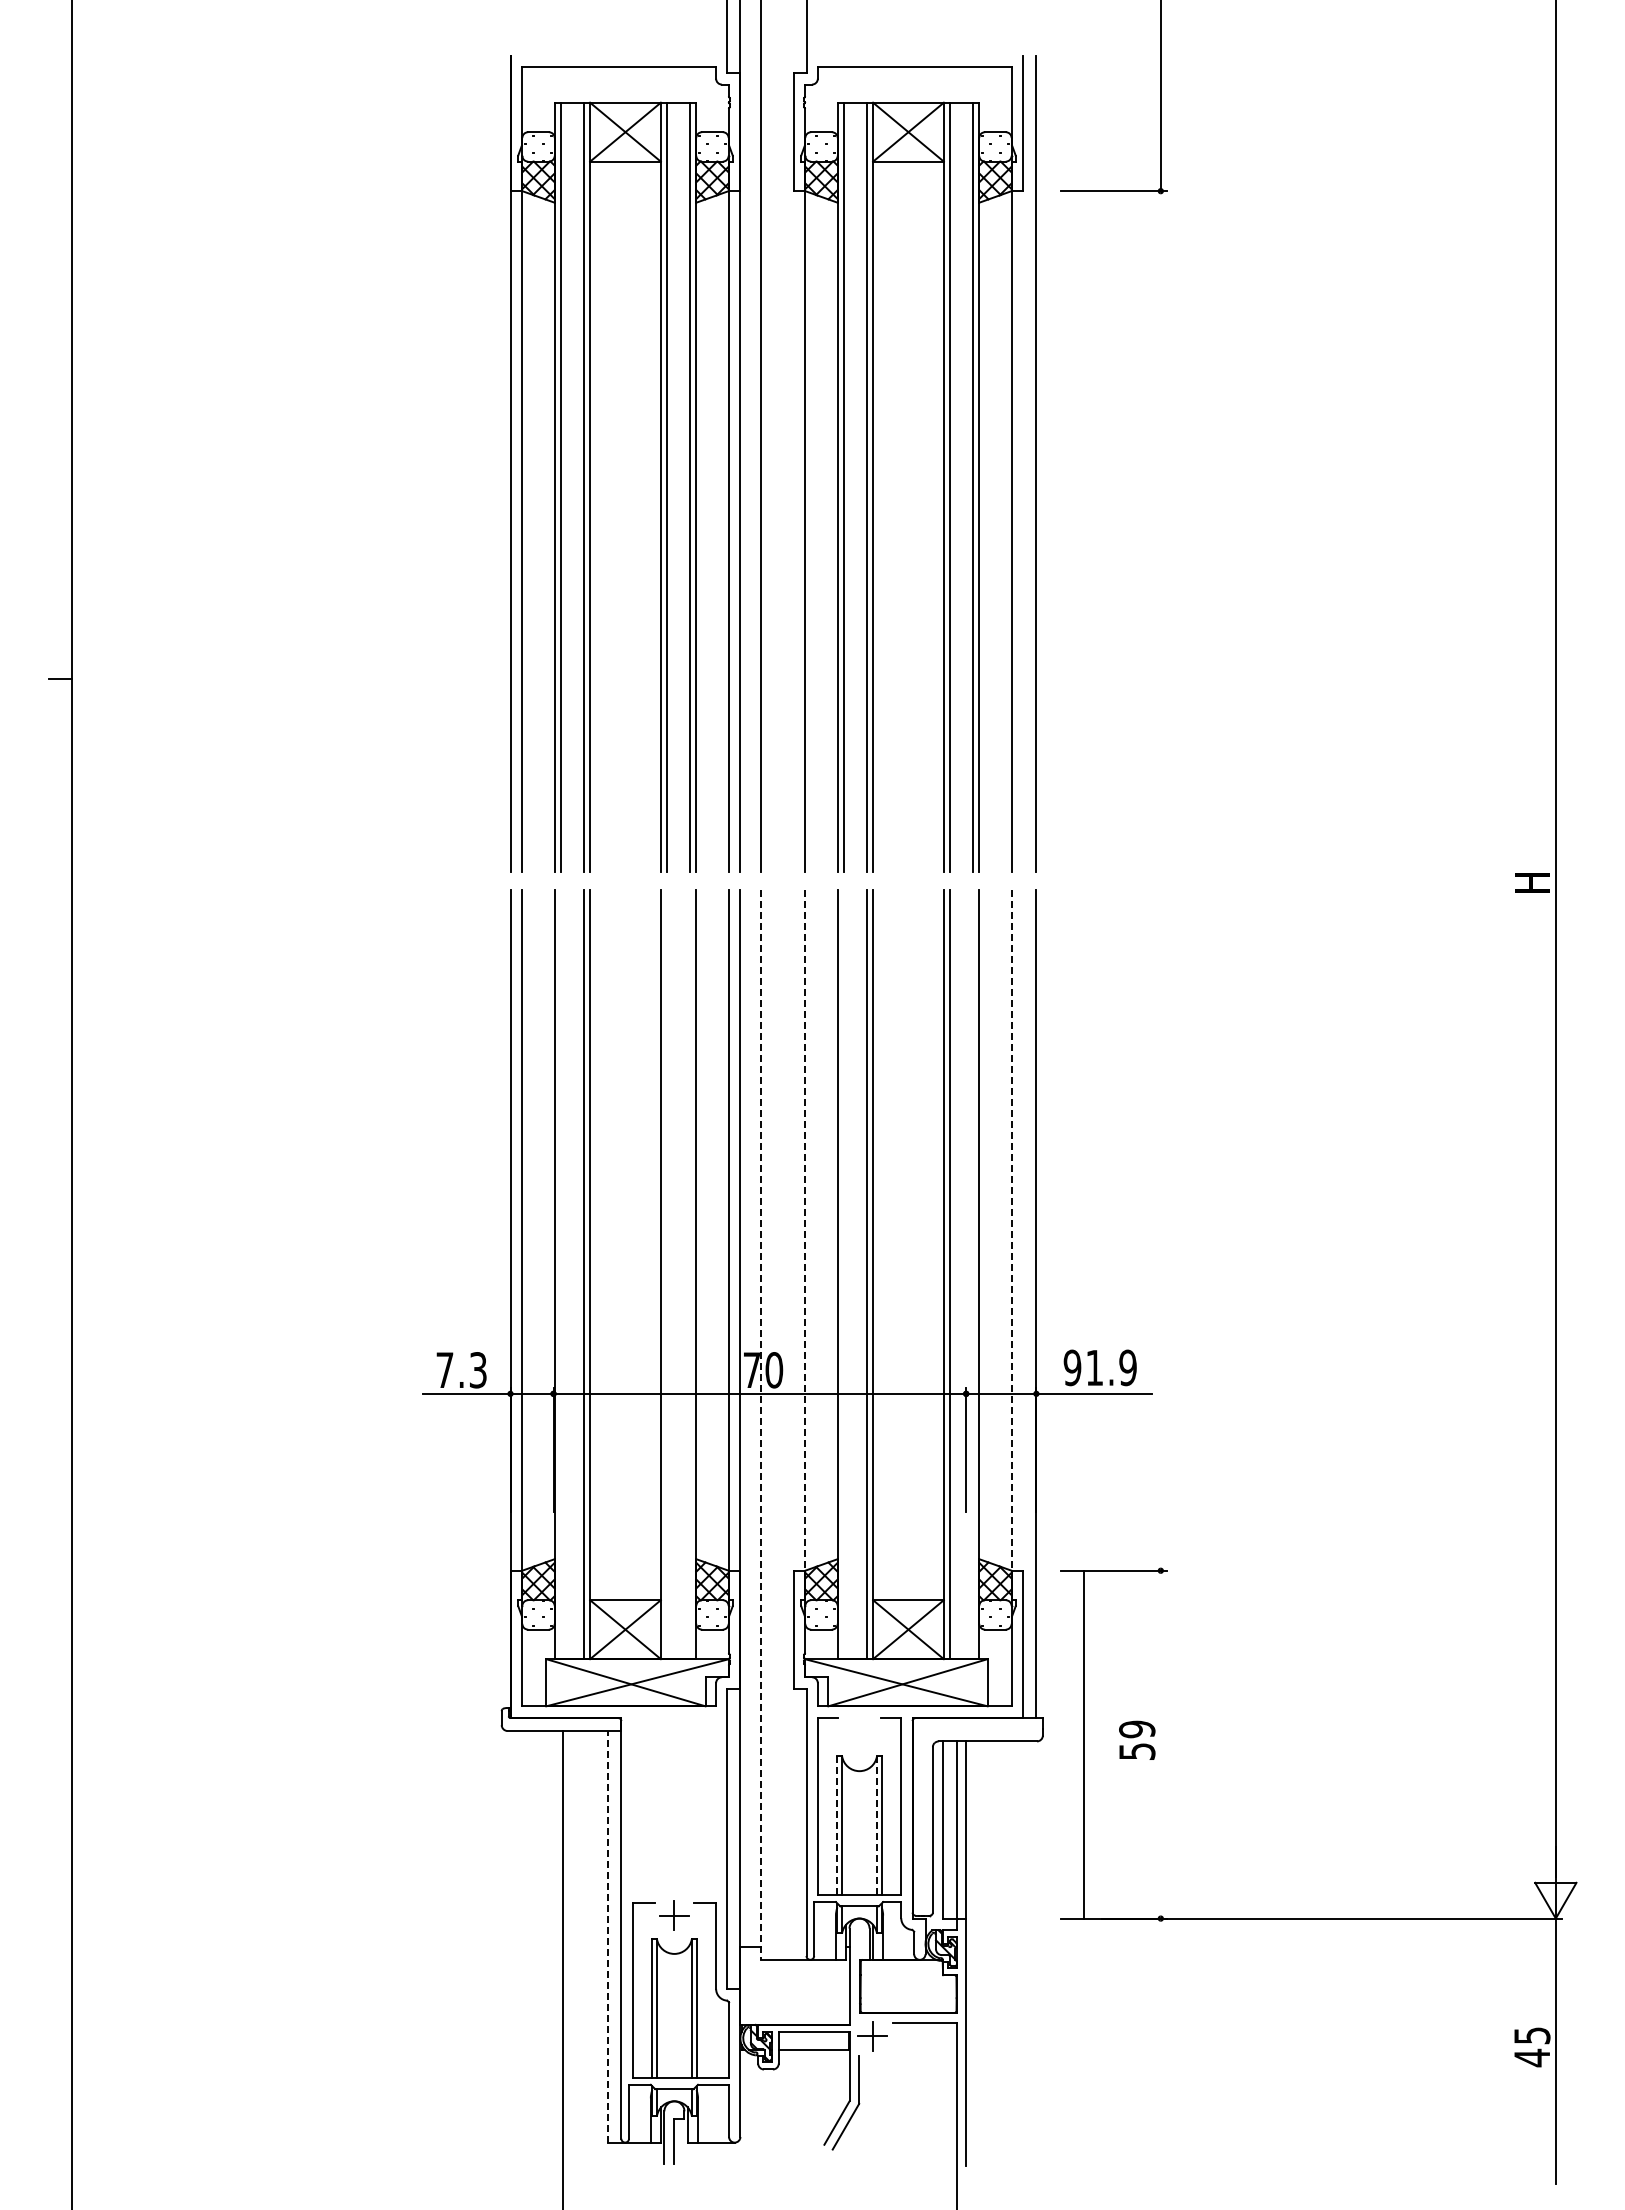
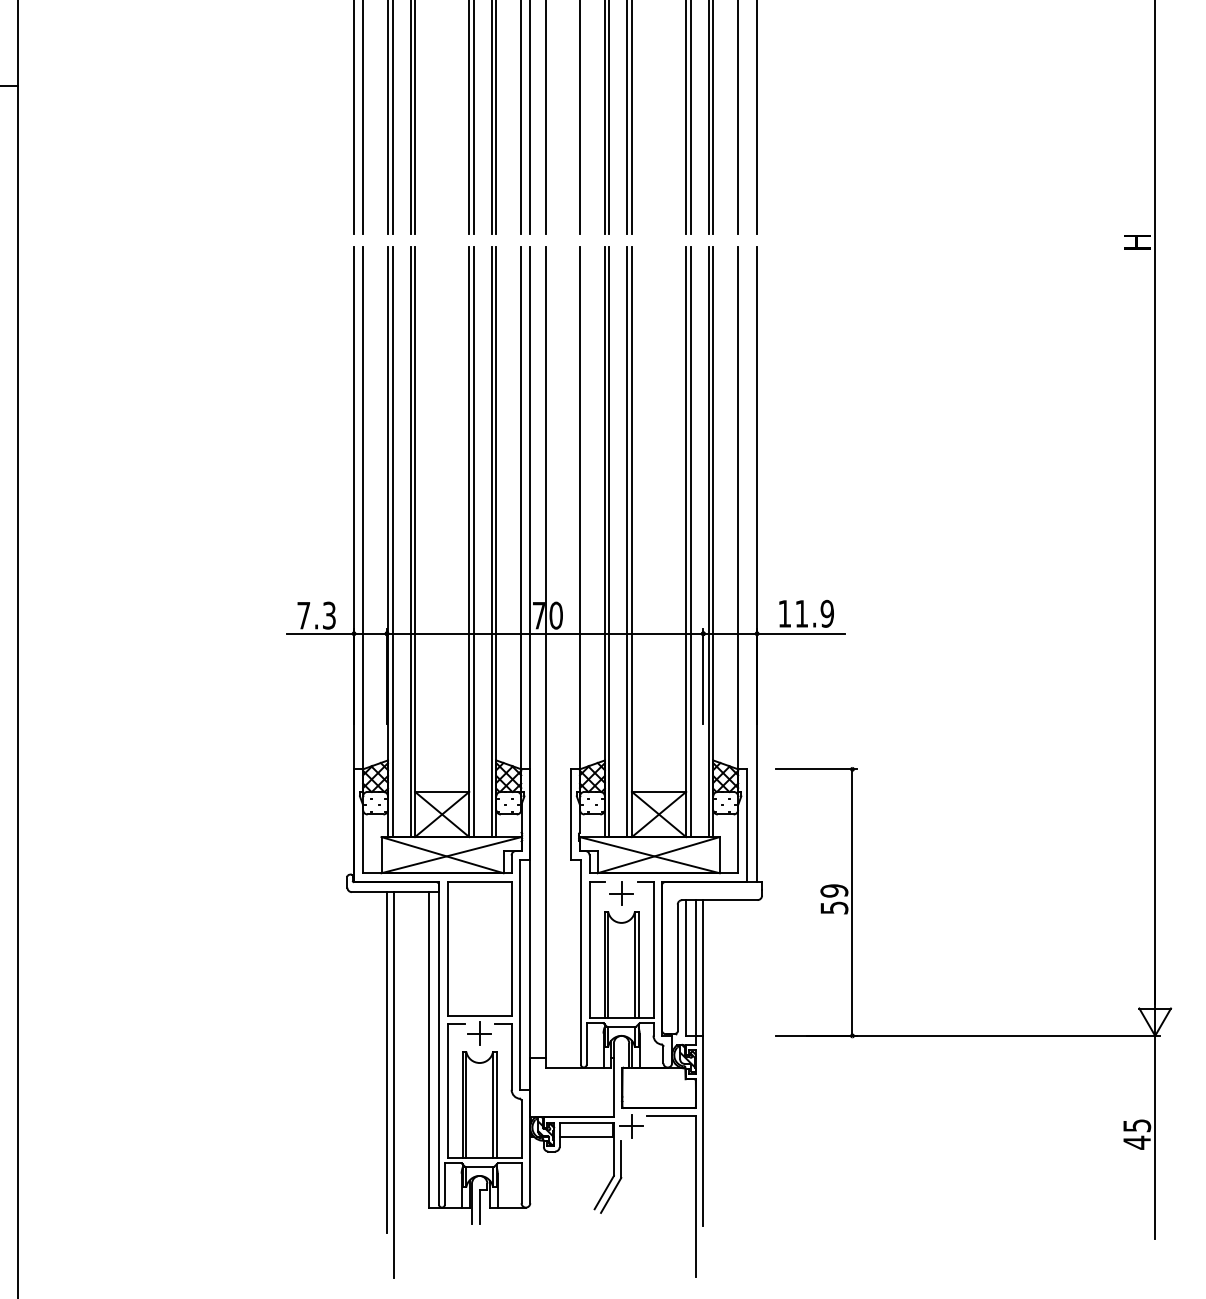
line: (805, 1230) -> (580, 508), dashed -> solid
line: (1011, 1231) -> (738, 509), dashed -> solid
line: (560, 1274) -> (392, 542), added
line: (666, 1274) -> (473, 542), added
line: (690, 1274) -> (492, 542), added
line: (843, 1274) -> (609, 542), added
line: (973, 1274) -> (708, 542), added
text: (1072, 1367) -> (784, 613), 91.9 -> 11.9
line: (761, 1425) -> (546, 658), dashed -> solid
part: (859, 1732) -> (621, 893), added
line: (1083, 1744) -> (852, 902), moved
part: (674, 1804) -> (479, 948), added
line: (876, 1825) -> (634, 964), dashed -> solid
line: (837, 1826) -> (604, 965), dashed -> solid
line: (608, 1936) -> (429, 1049), dashed -> solid
line: (553, 1953) -> (387, 1062), added

